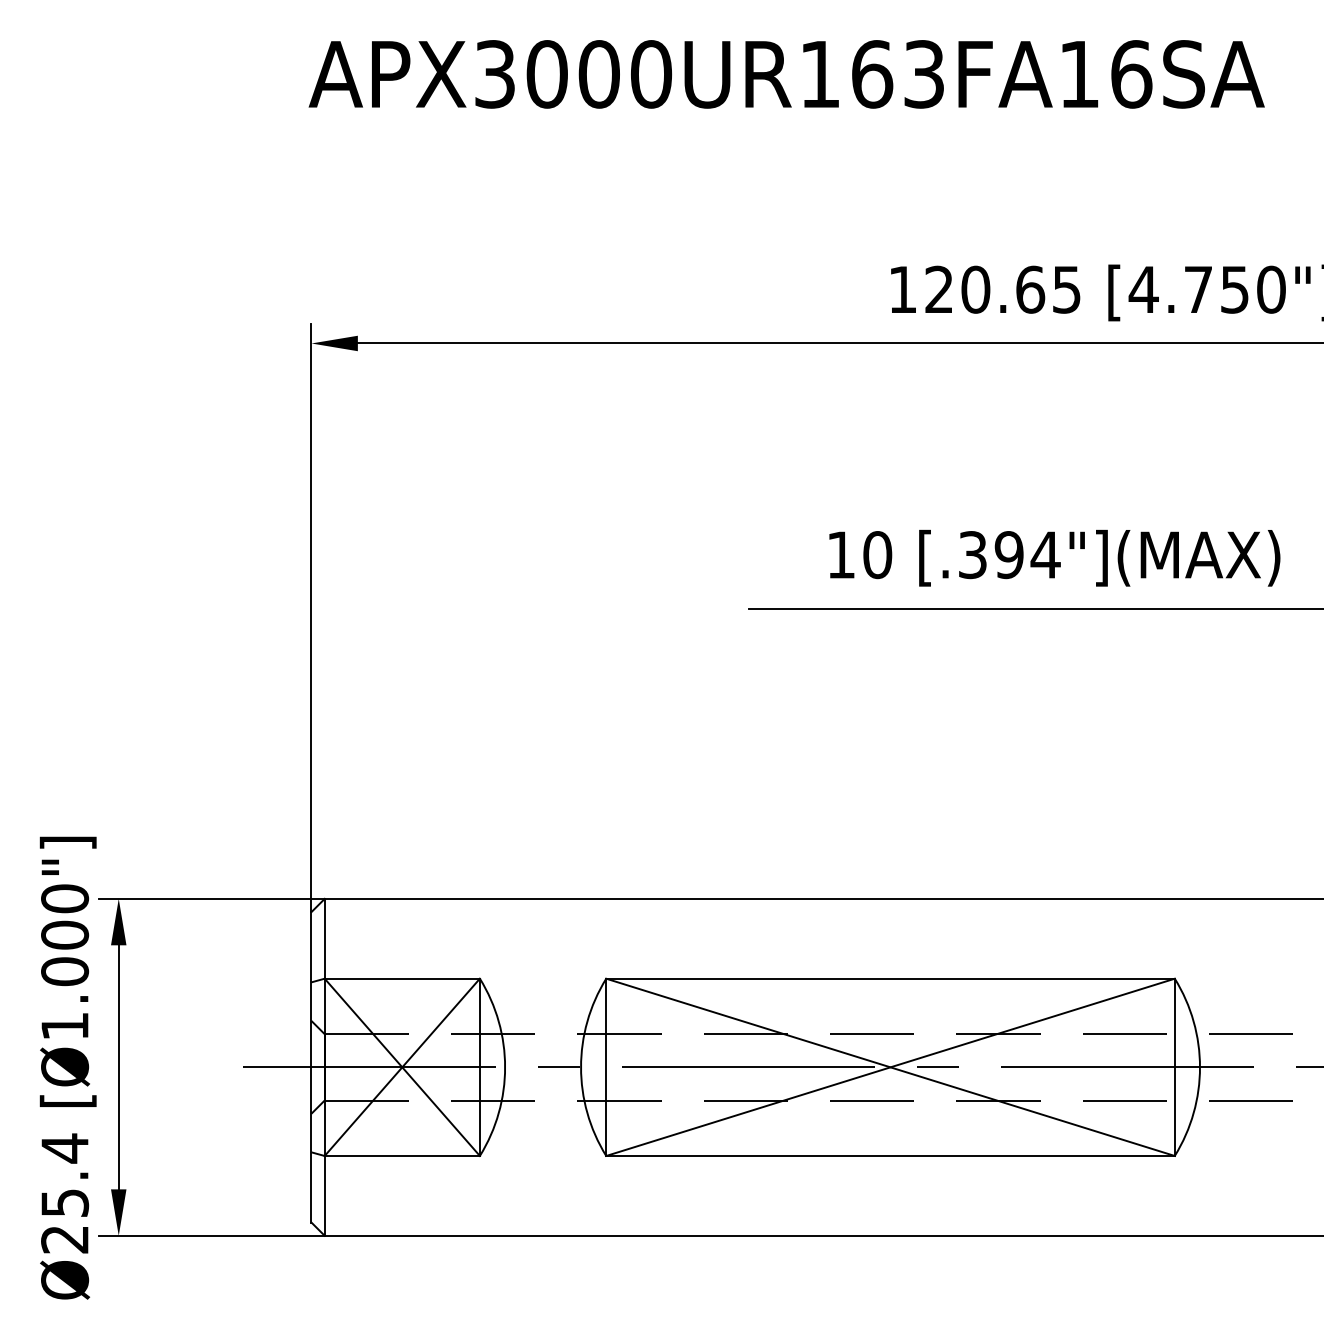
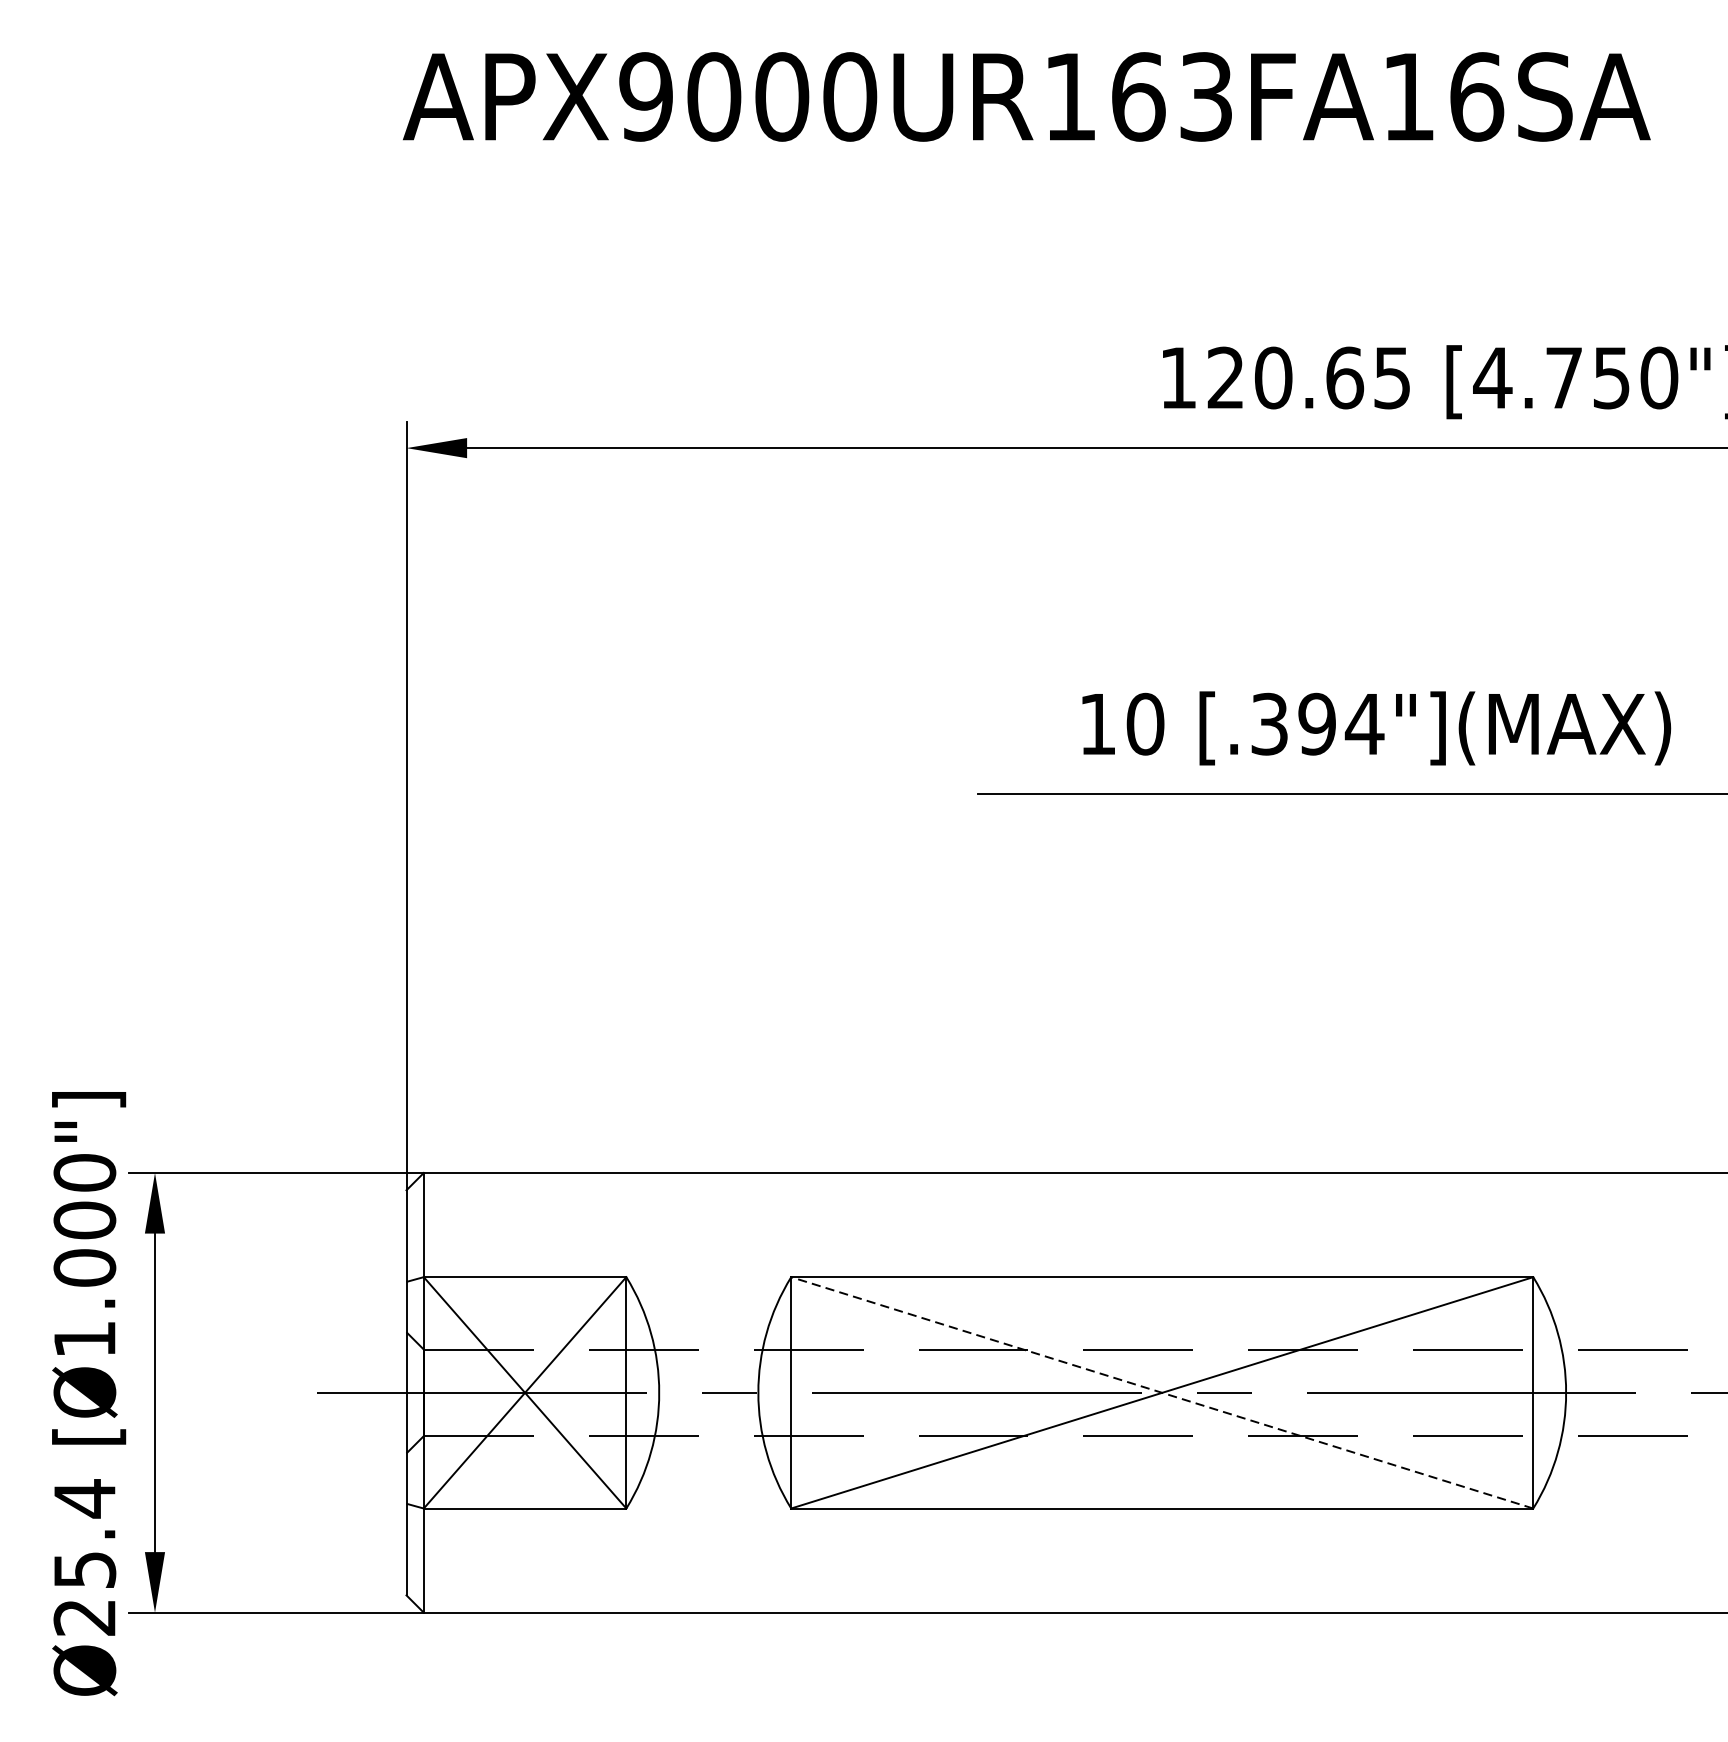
text: (494, 74) -> (645, 97), APX3000UR163FA16SA -> APX9000UR163FA16SA
line: (890, 1067) -> (1162, 1393), solid -> dashed

